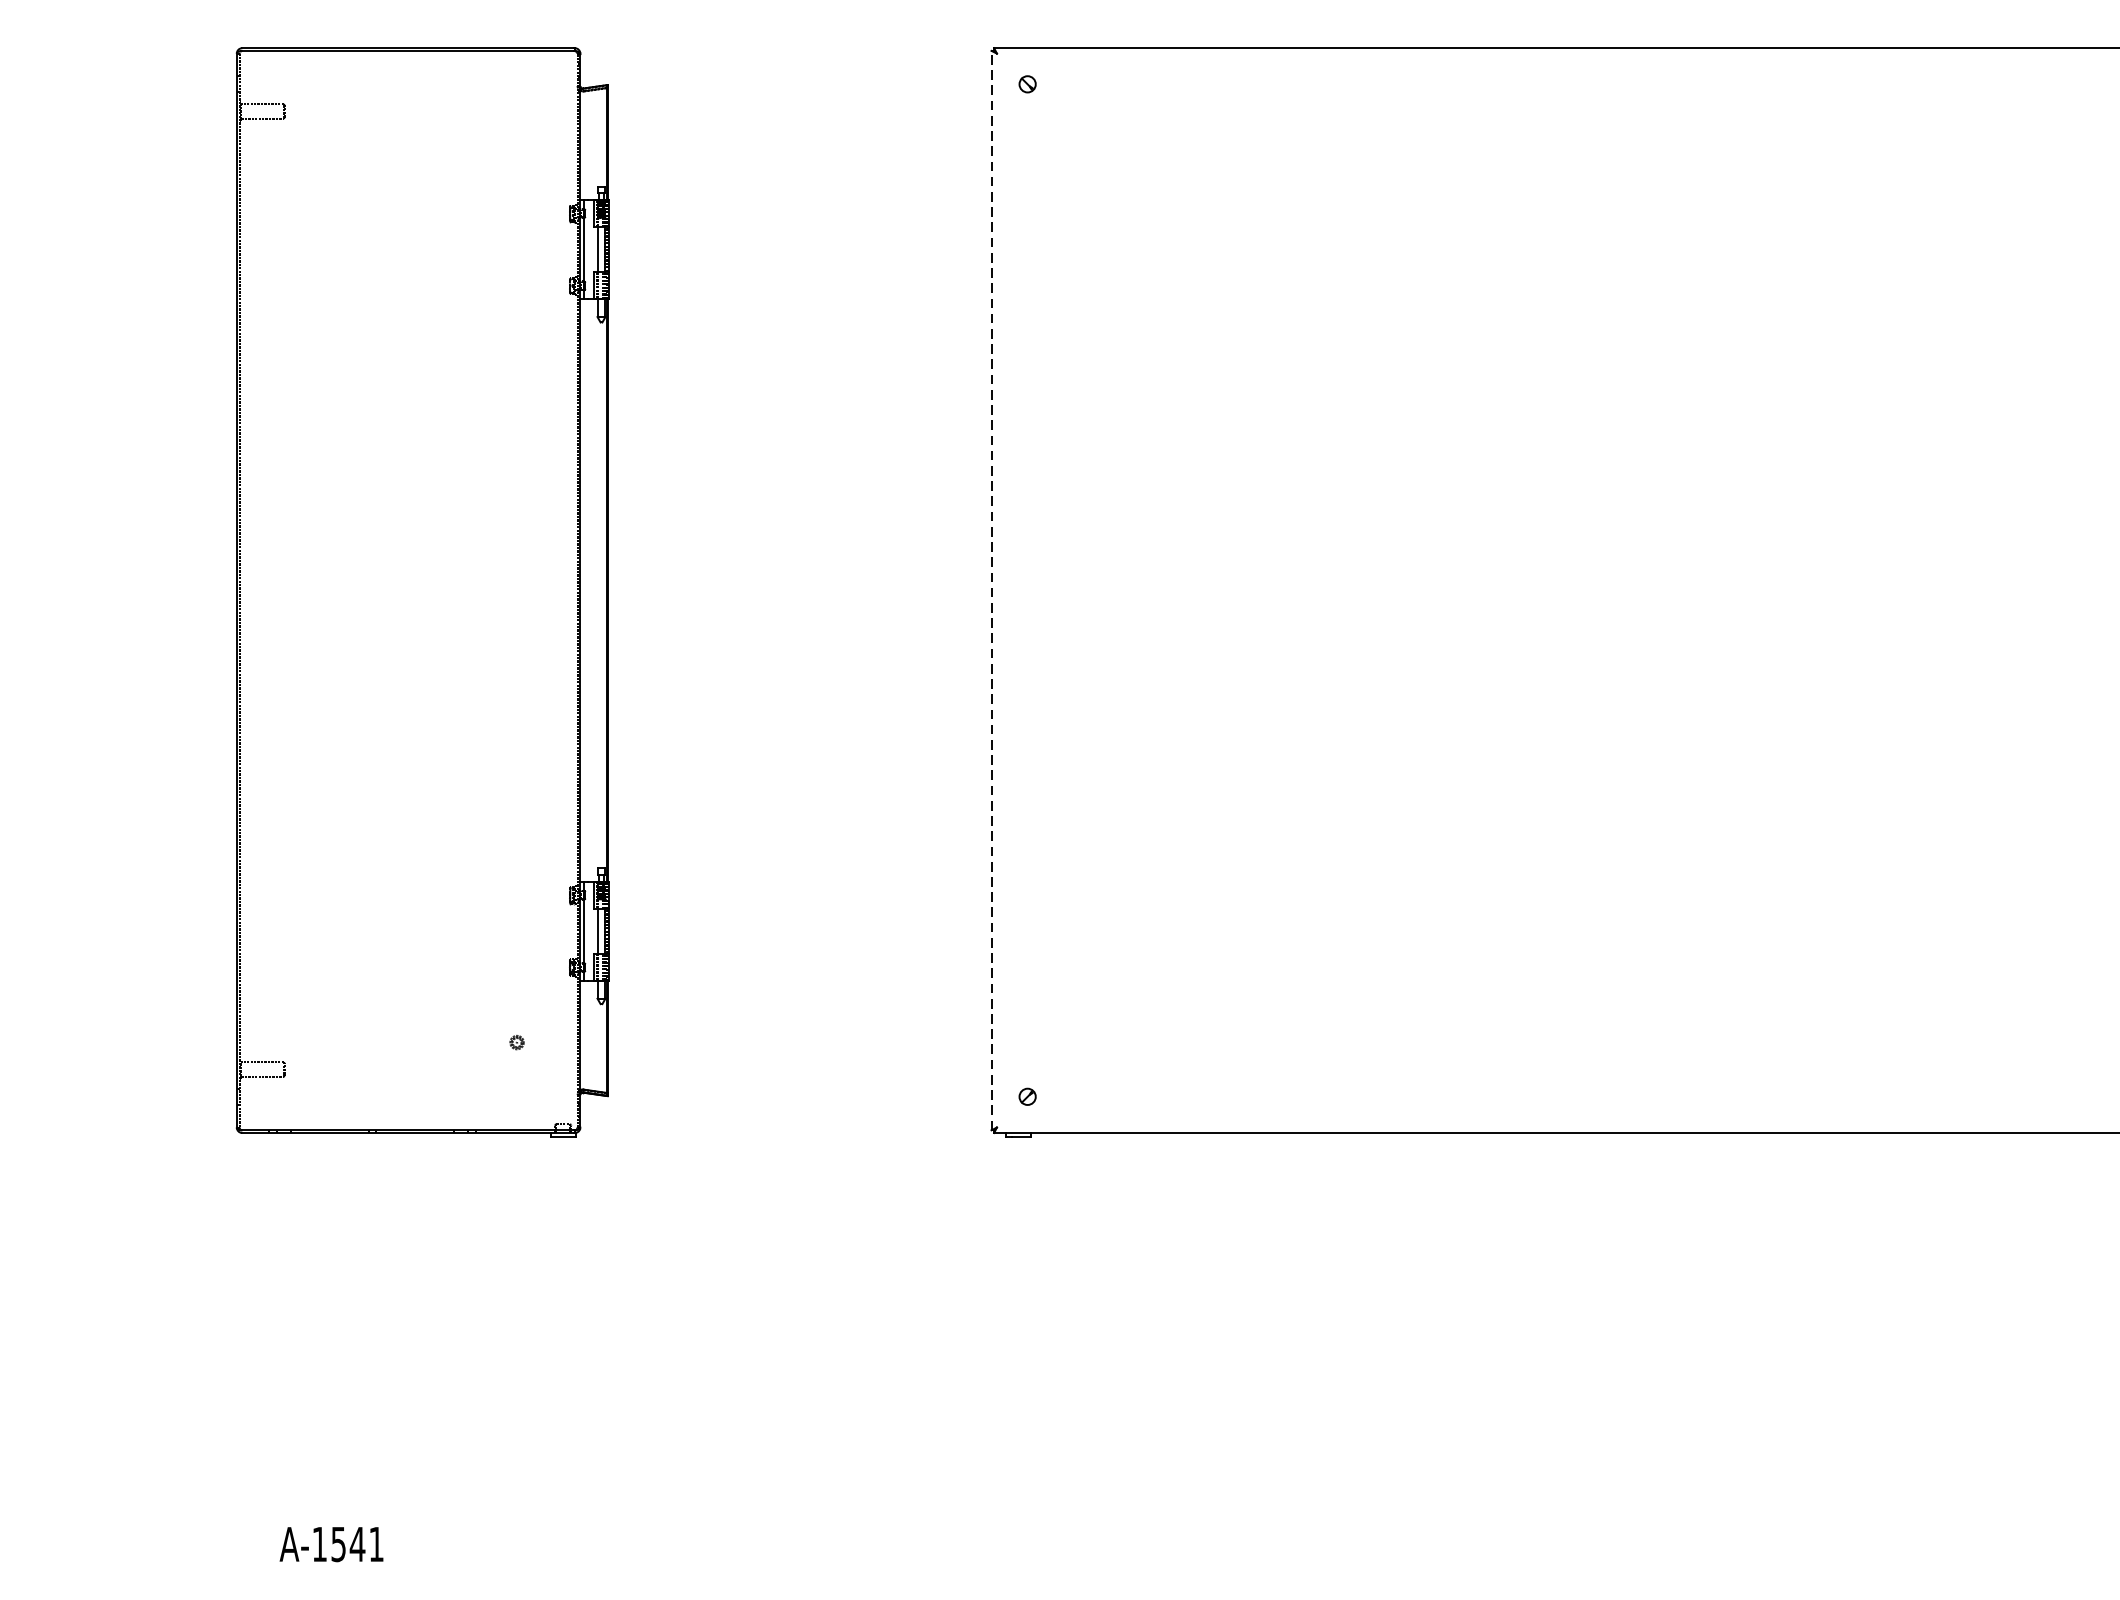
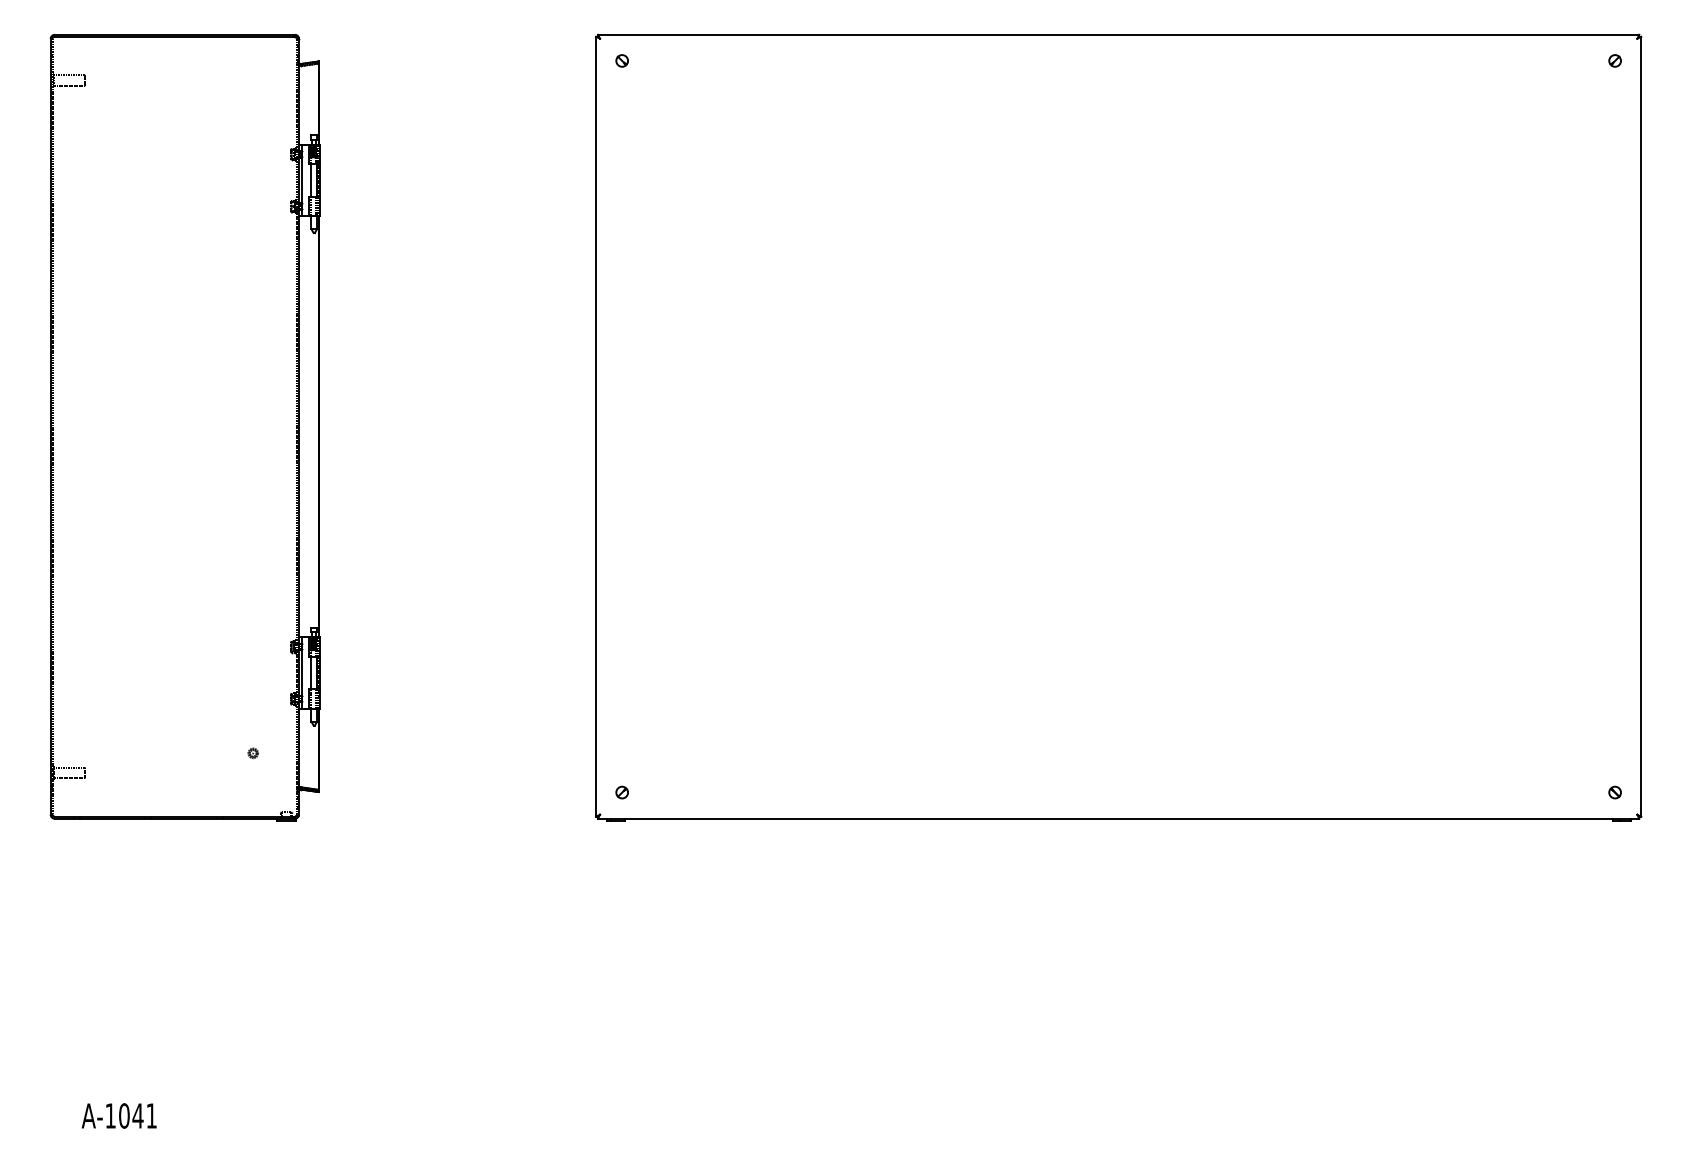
line: (992, 590) -> (596, 426), dashed -> solid
text: (338, 1543) -> (124, 1115), A-1541 -> A-1041

